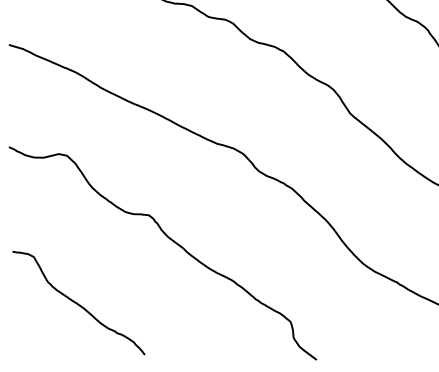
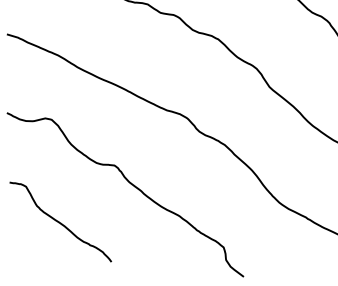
curve: (77, 302) -> (59, 221), moved

